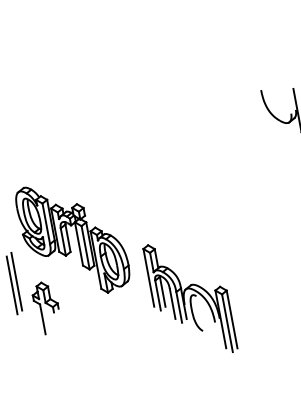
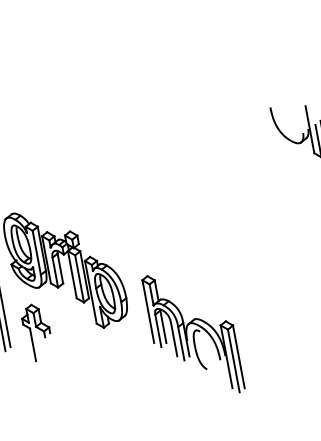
part: (45, 308) -> (35, 332), moved

